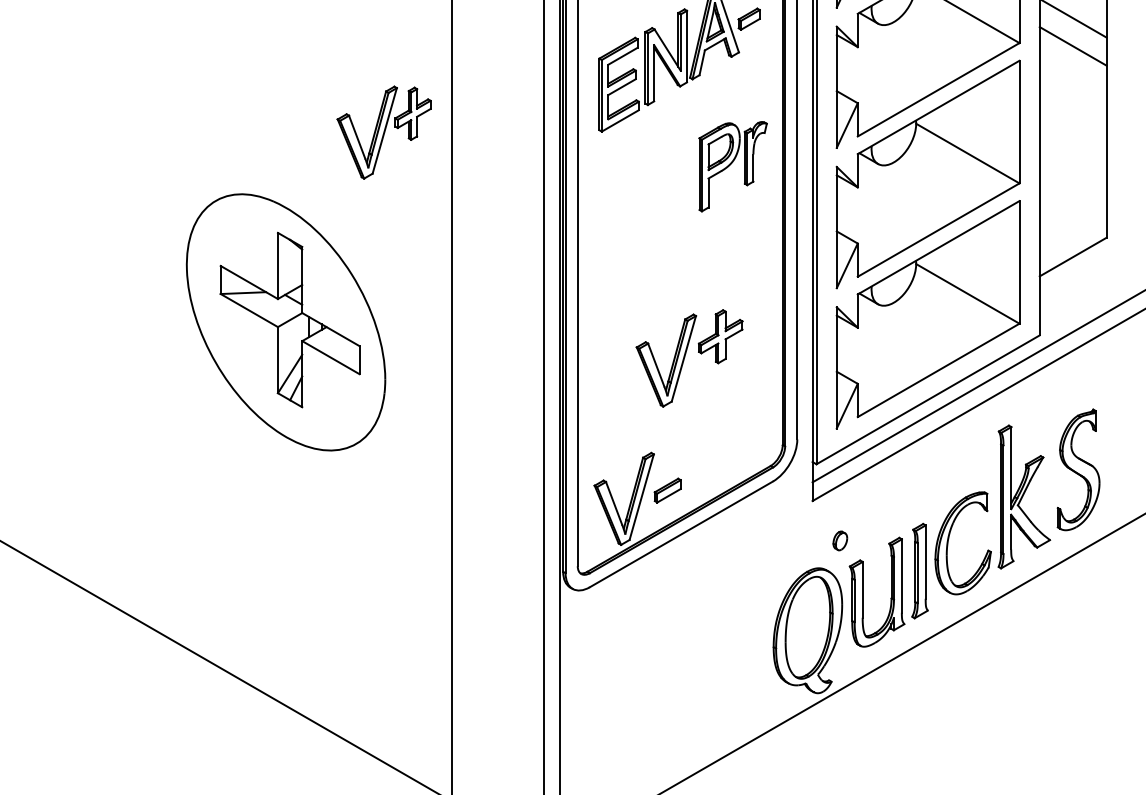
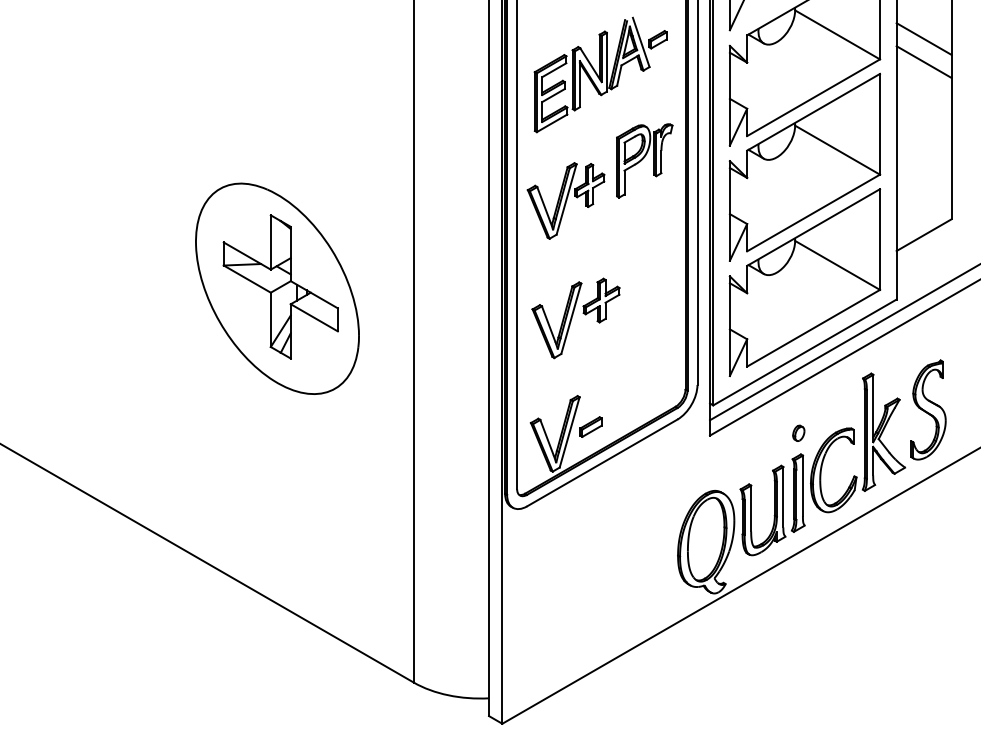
part: (383, 132) -> (565, 200), moved
part: (688, 358) -> (575, 318), moved
part: (839, 539) -> (798, 432), moved

